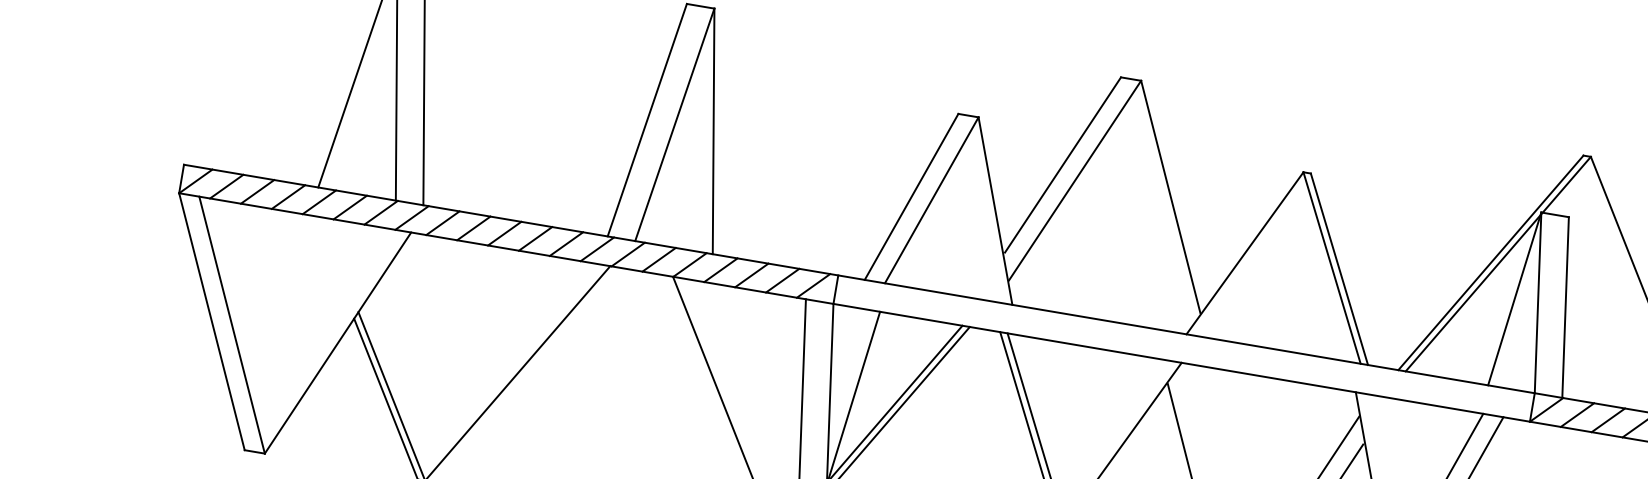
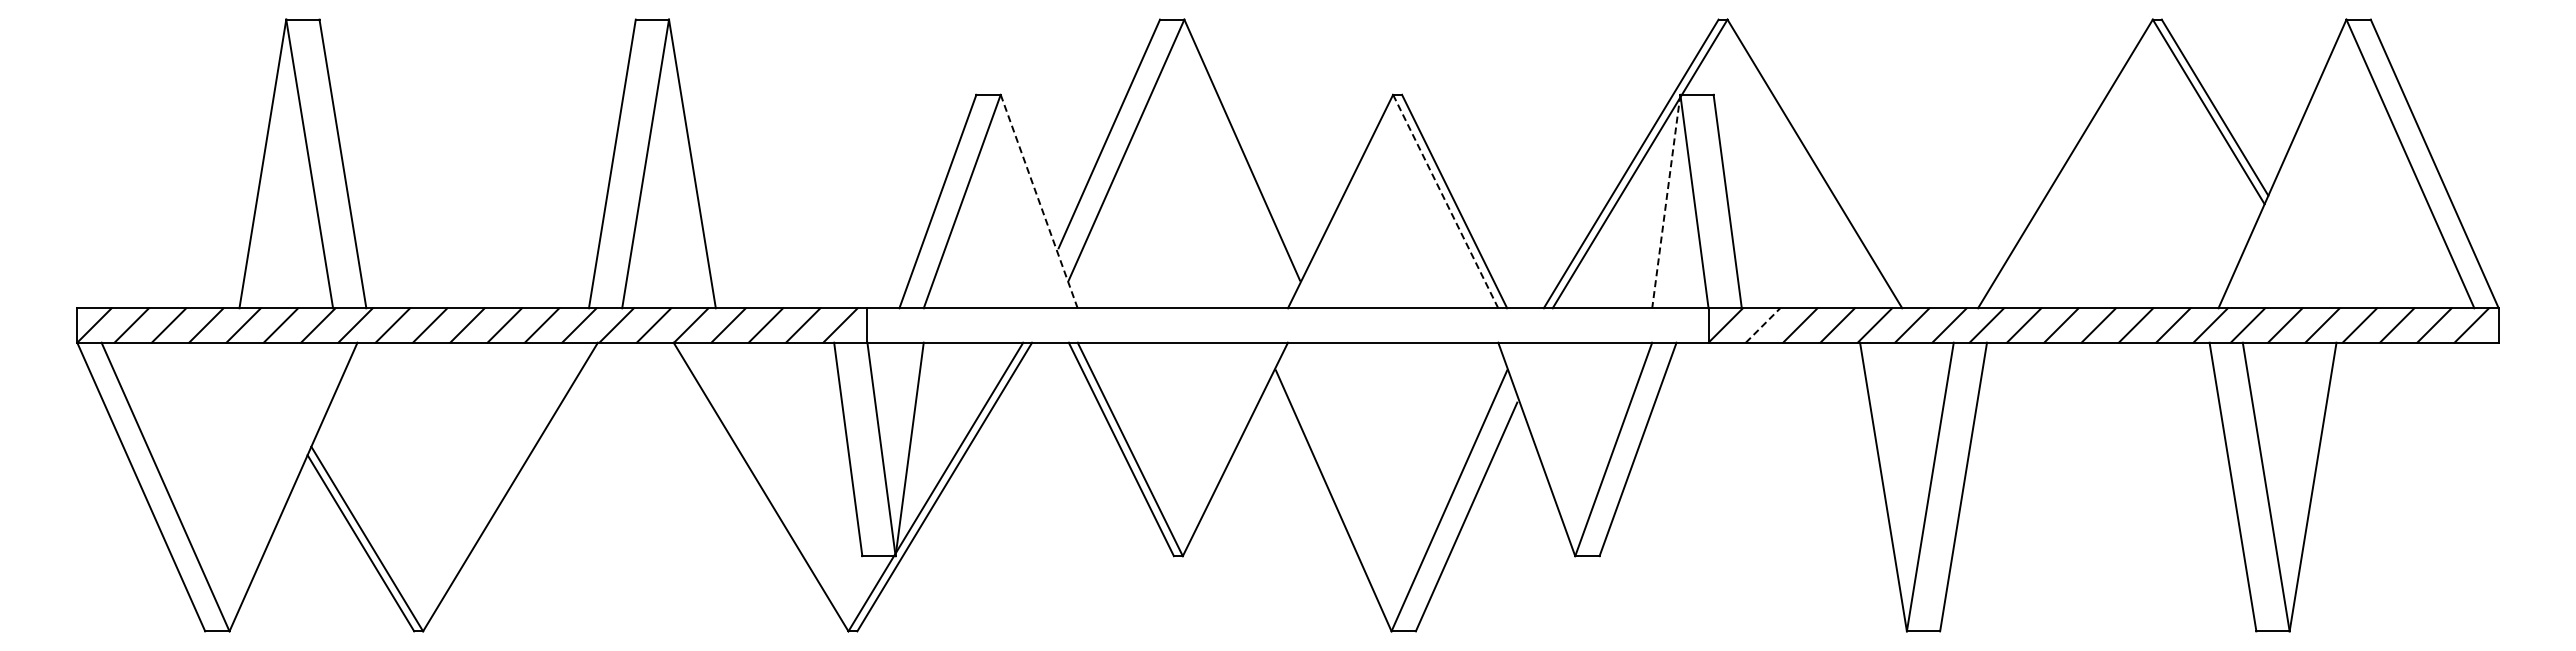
line: (995, 211) -> (1039, 201), solid -> dashed
line: (1331, 267) -> (1445, 201), solid -> dashed
line: (1514, 298) -> (1666, 201), solid -> dashed
line: (1577, 415) -> (1763, 325), solid -> dashed

